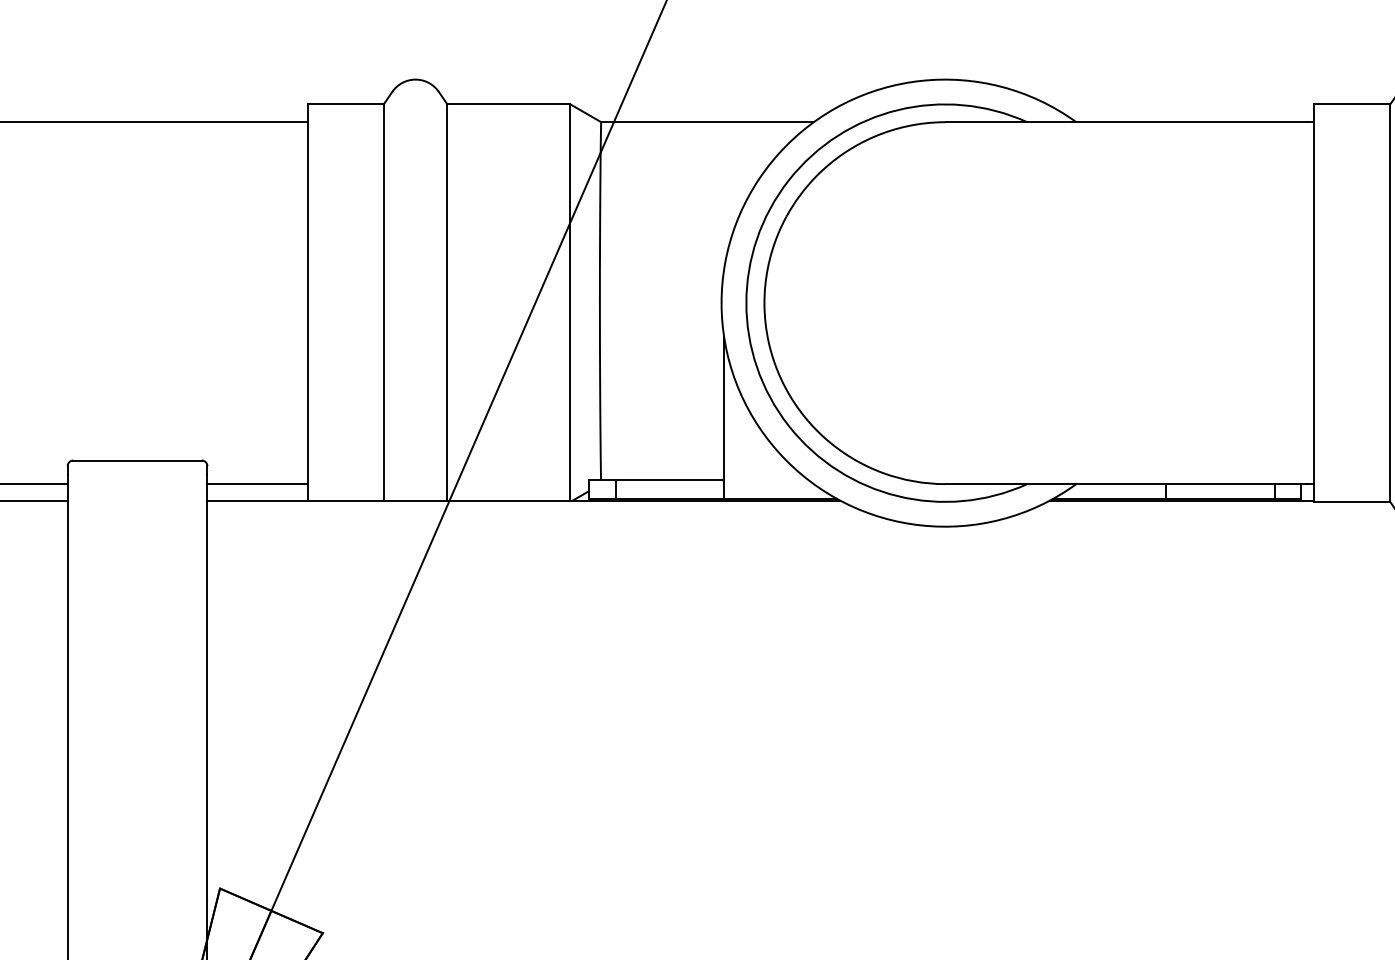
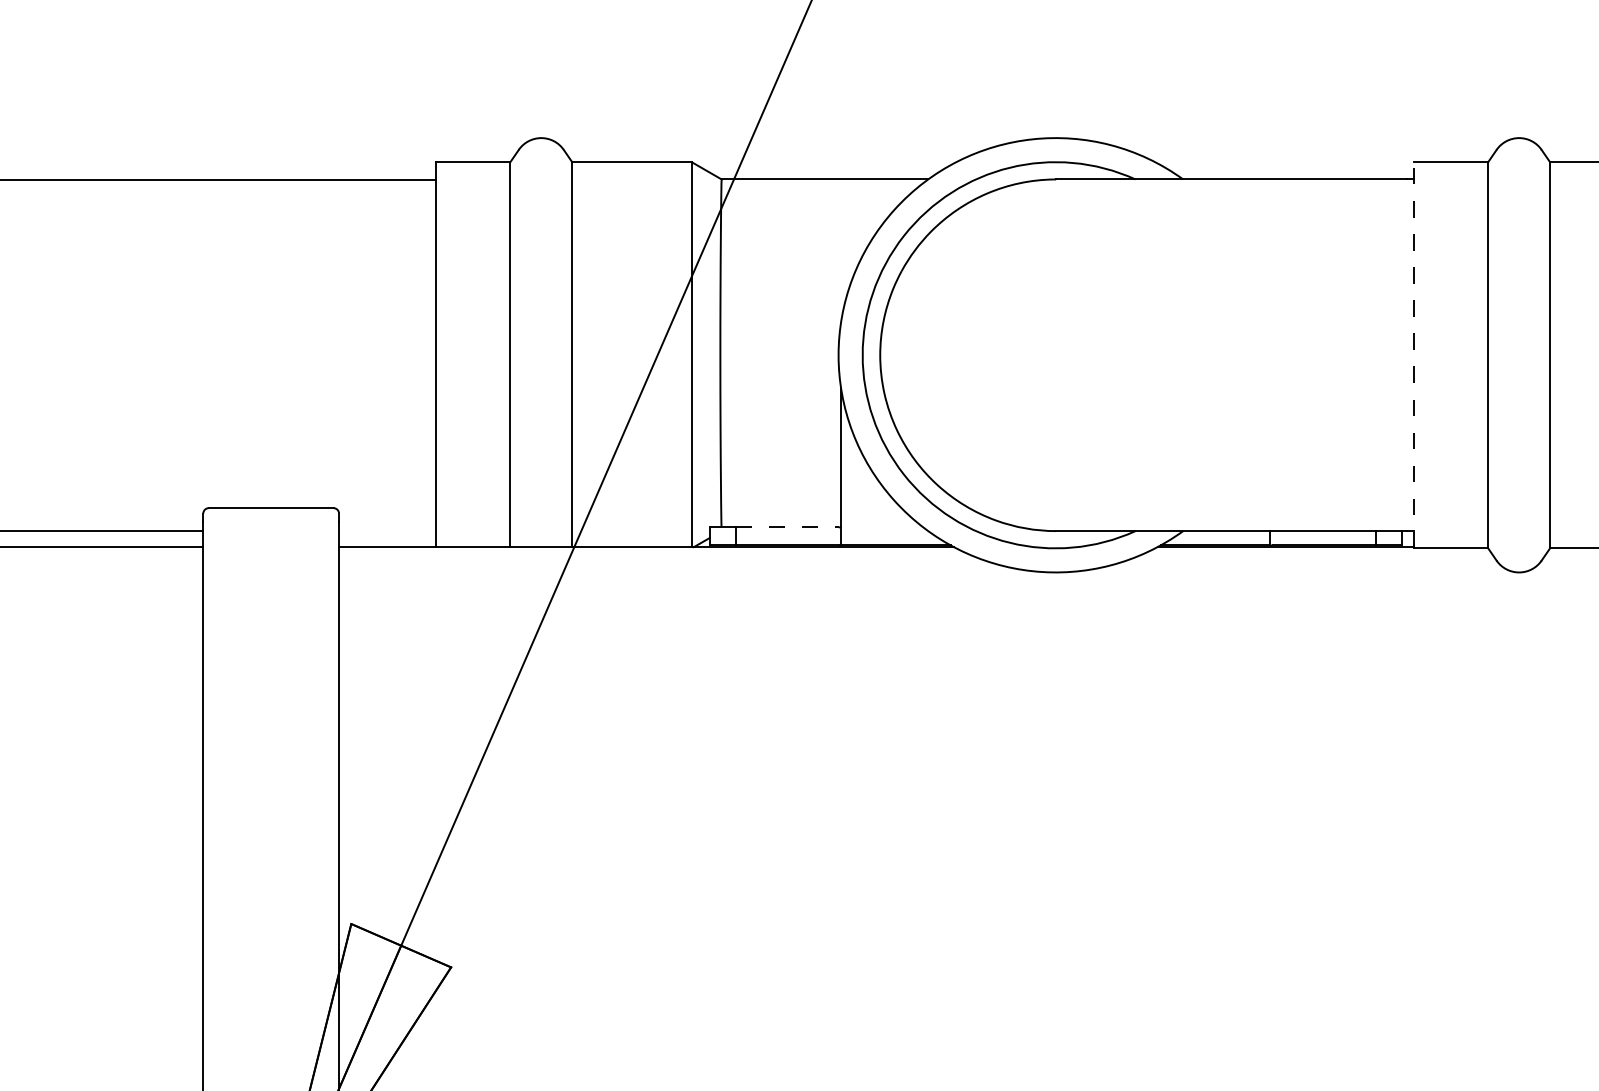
line: (1314, 302) -> (1414, 354), solid -> dashed
line: (668, 480) -> (787, 527), solid -> dashed
line: (257, 484) -> (387, 531), removed

